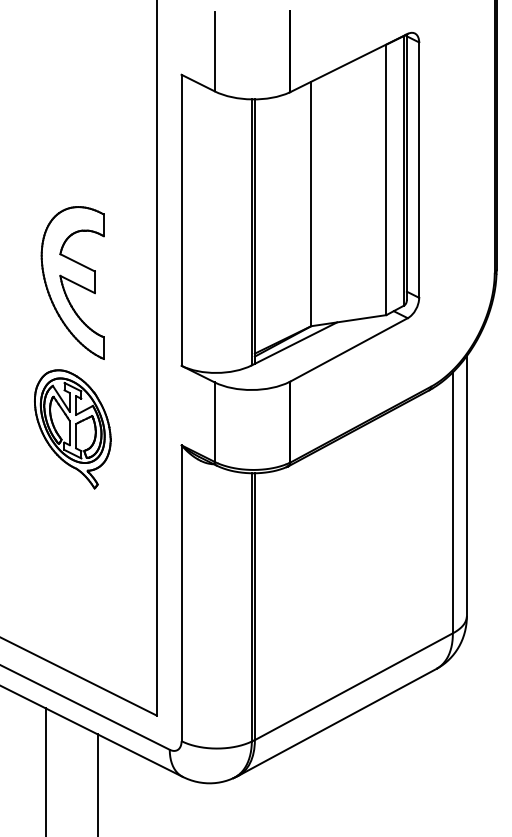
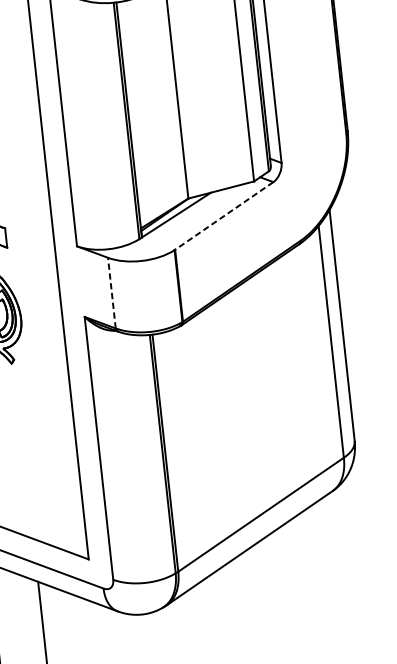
line: (349, 349) -> (224, 215), solid -> dashed
line: (214, 422) -> (111, 293), solid -> dashed

